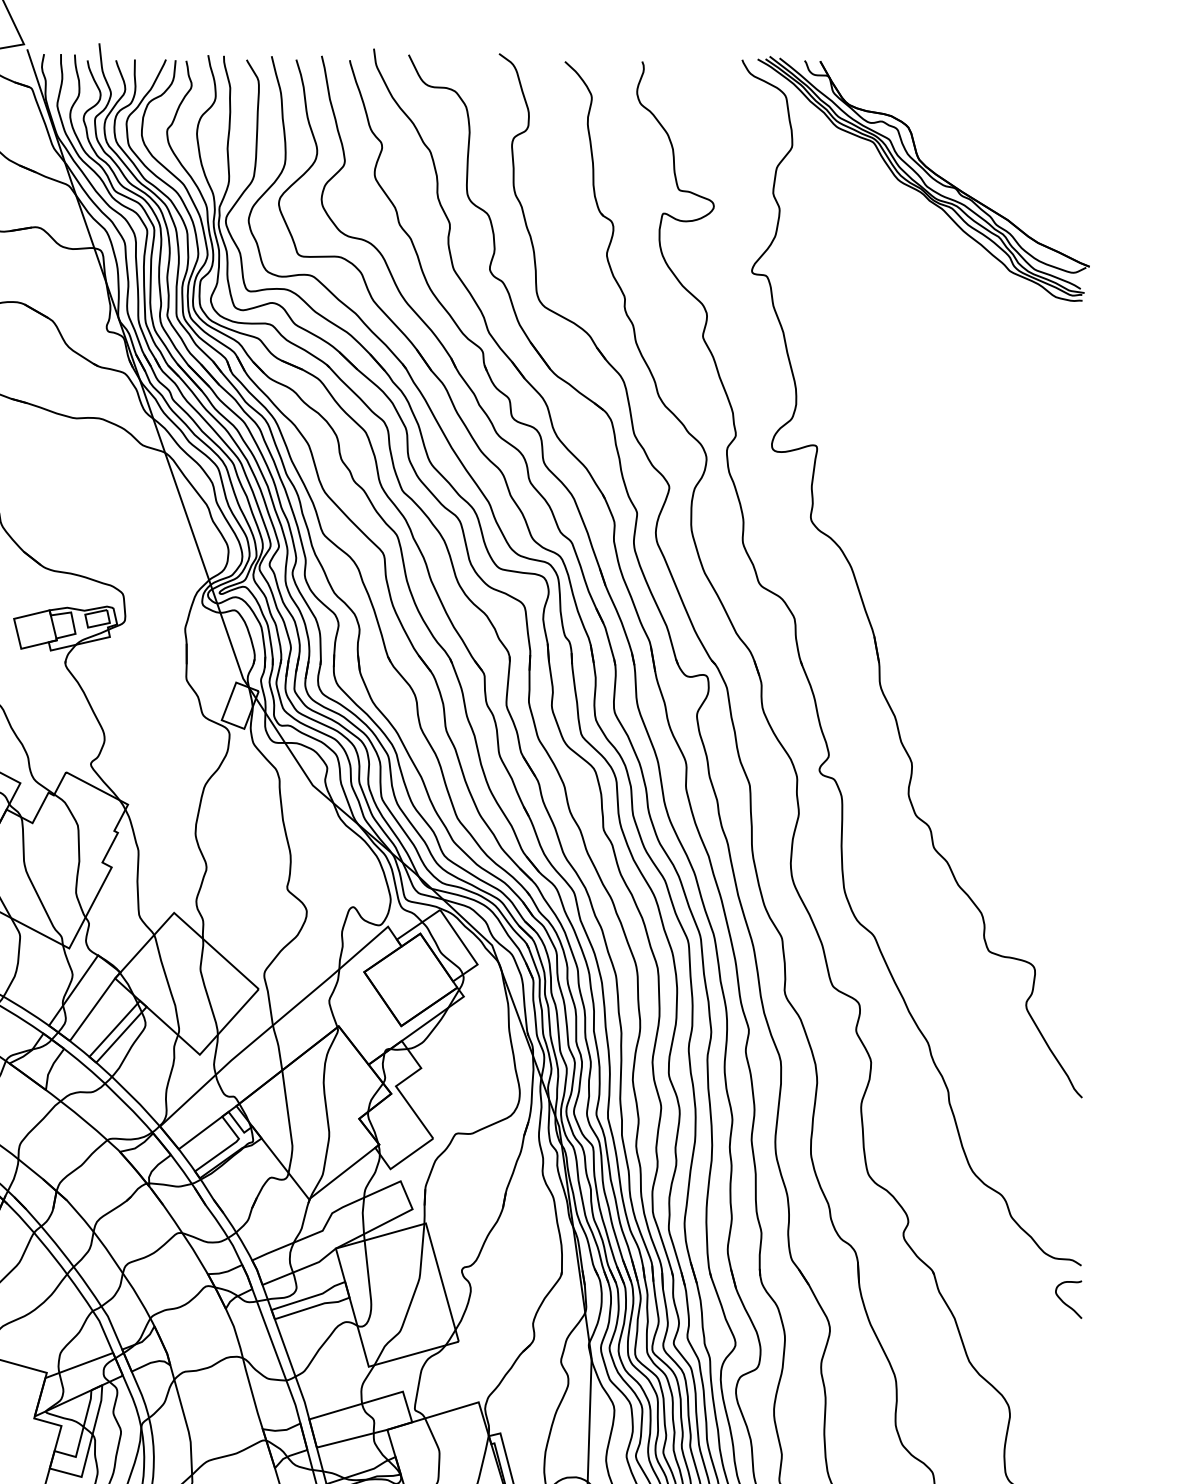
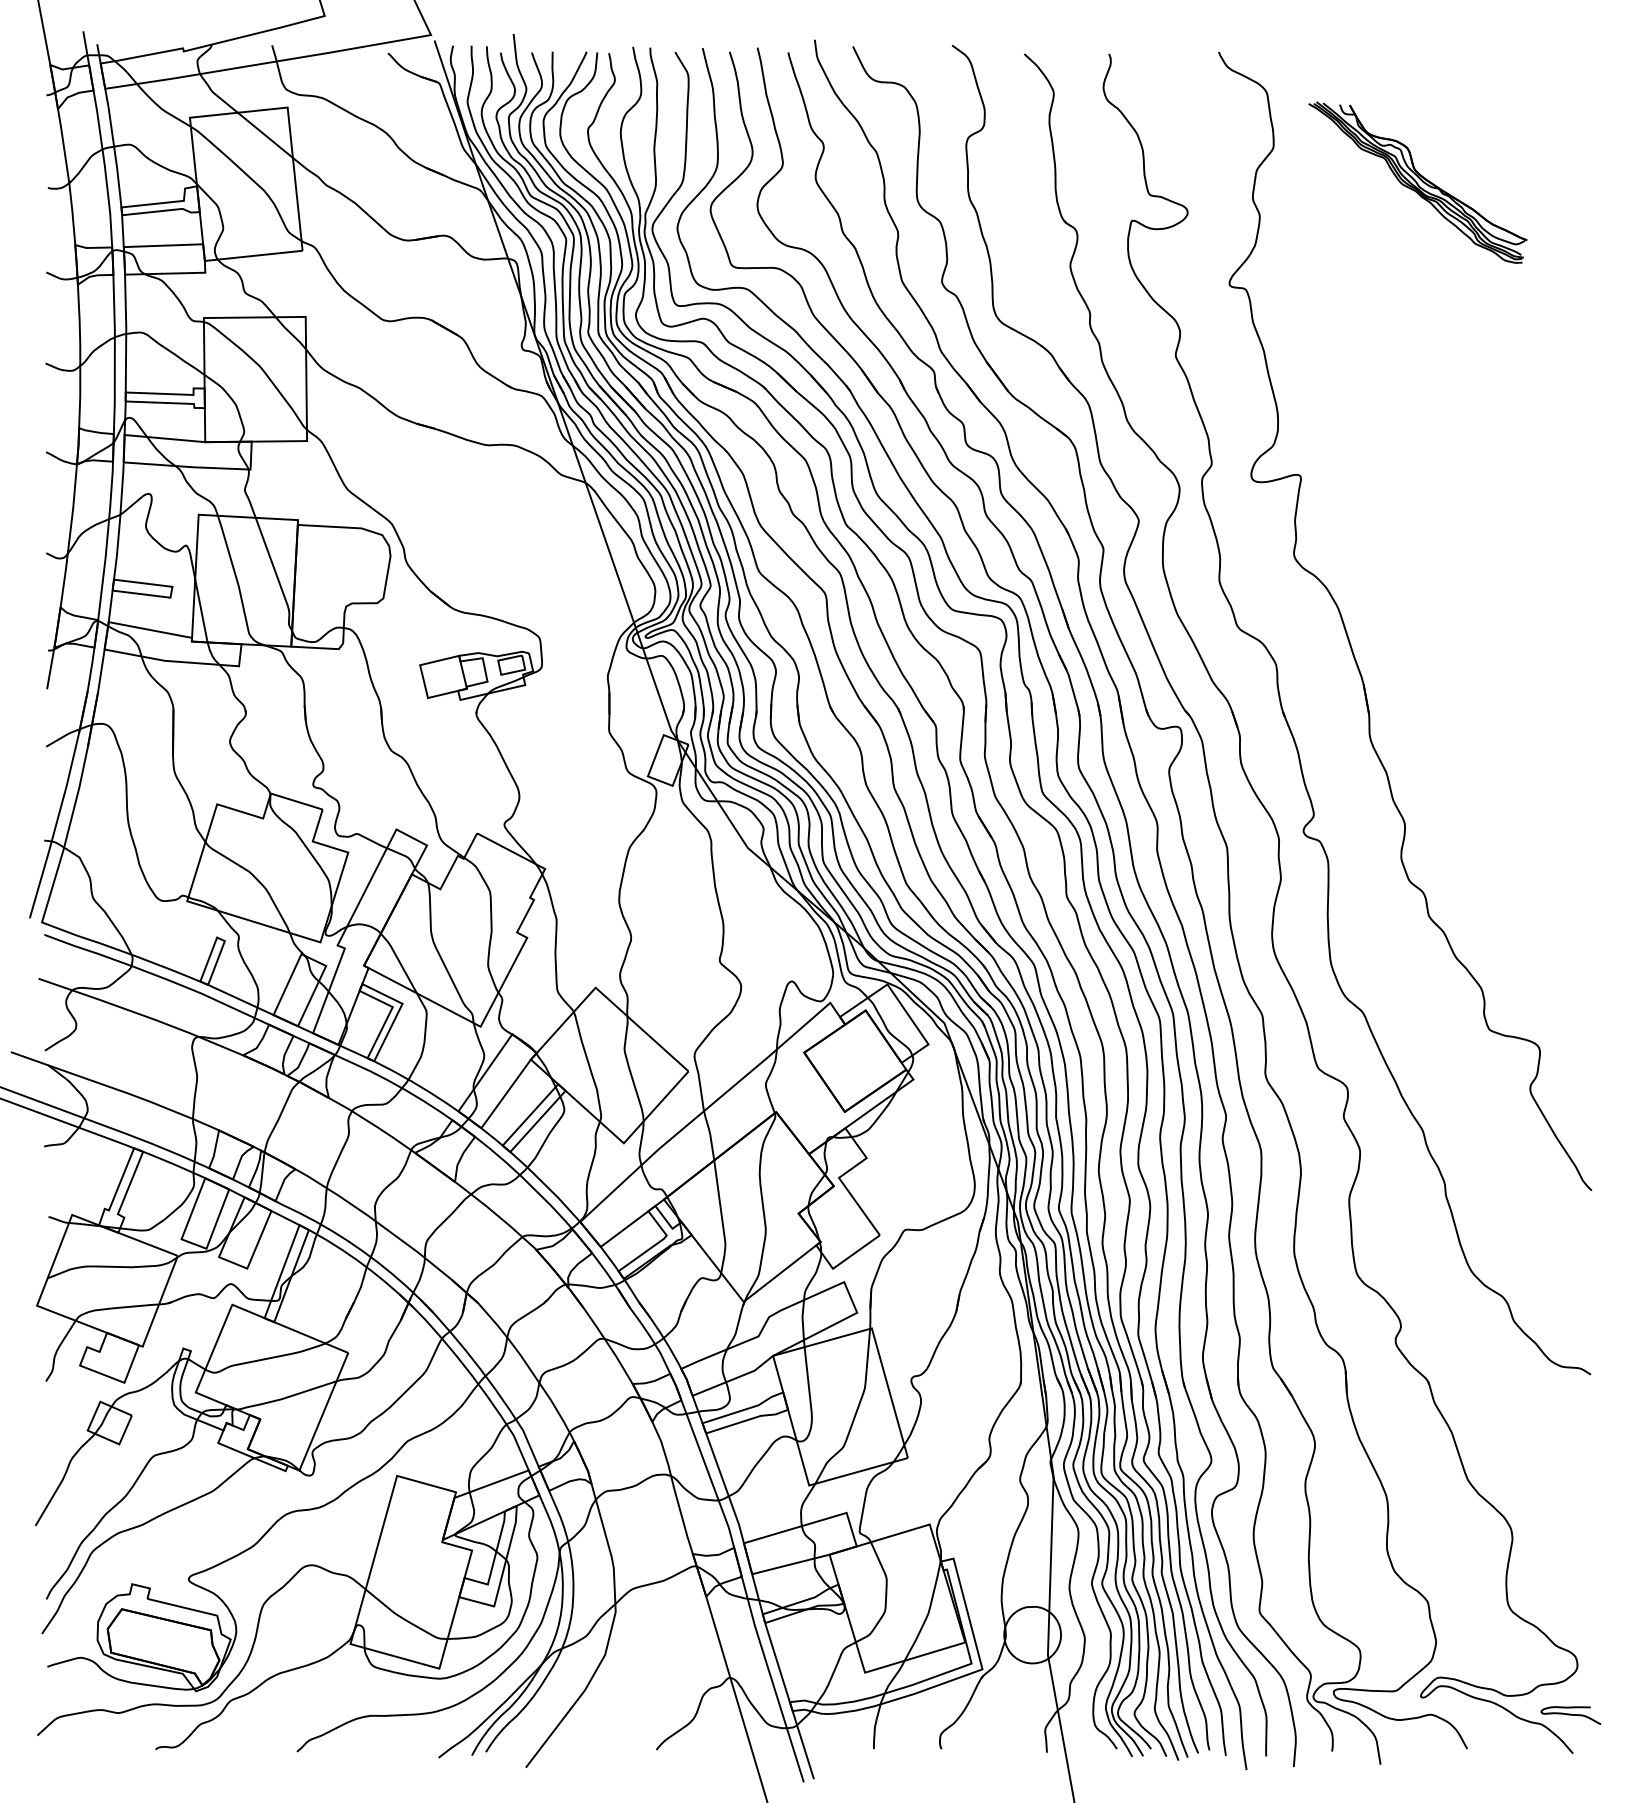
part: (923, 178) -> (1417, 182), size x0.6
curve: (1064, 1301) -> (1572, 1414), removed

